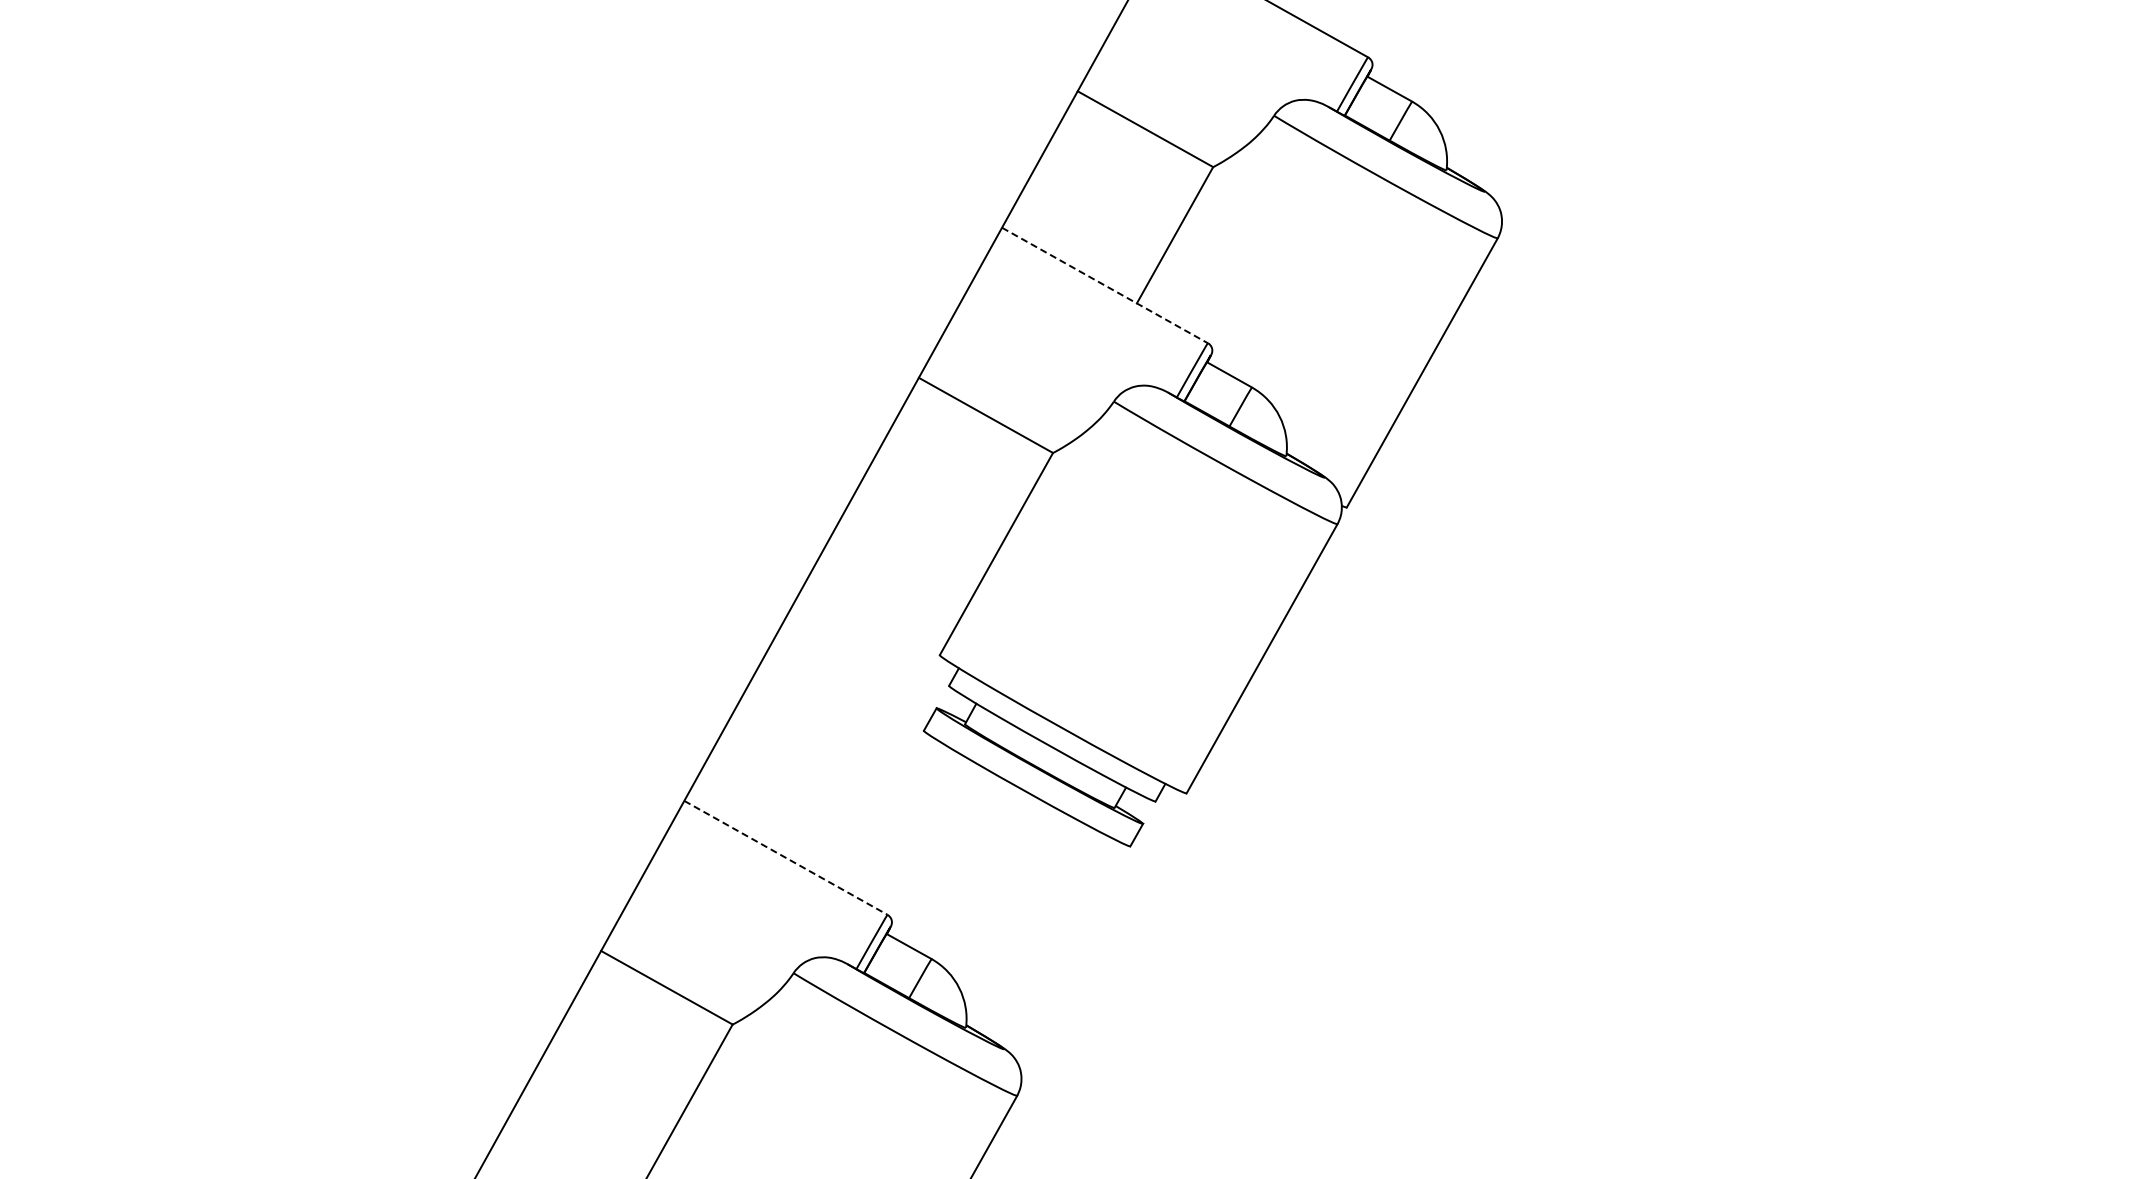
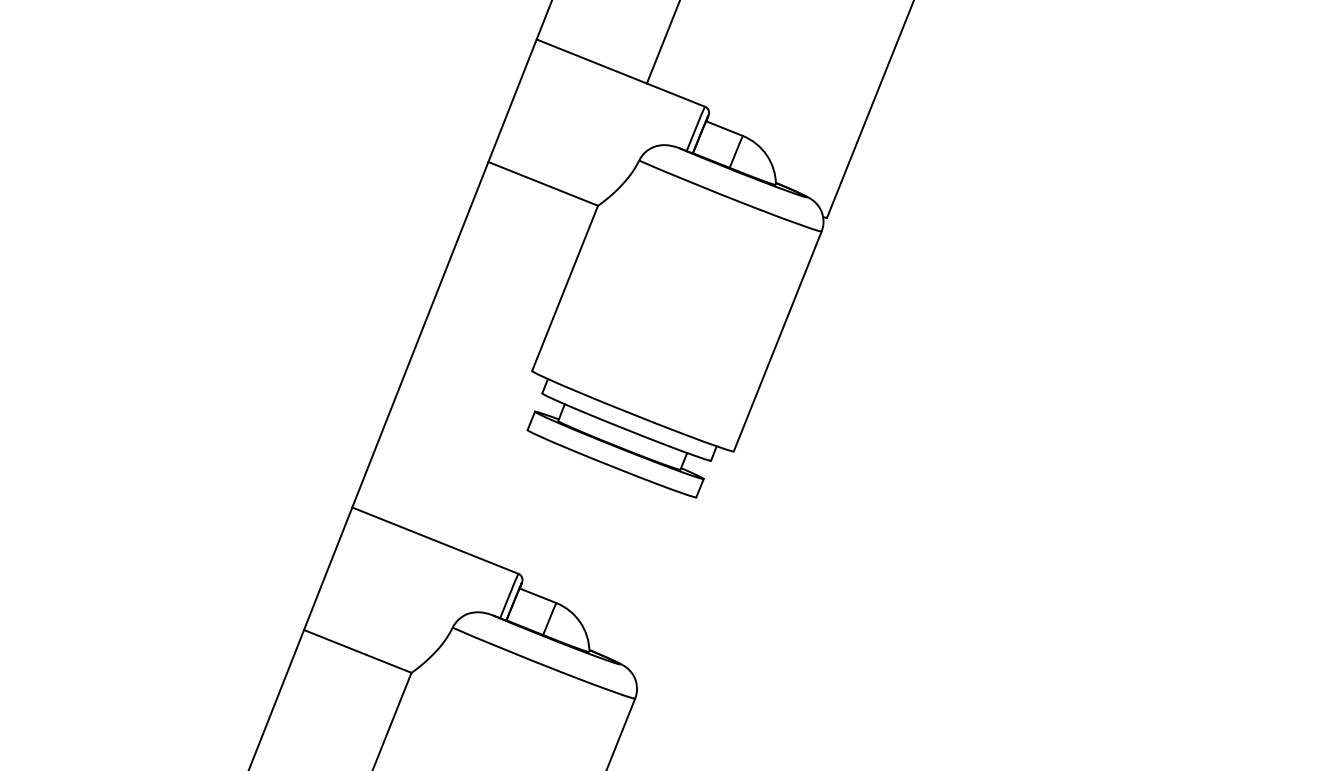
line: (1104, 285) -> (620, 73), dashed -> solid
line: (786, 858) -> (435, 541), dashed -> solid

